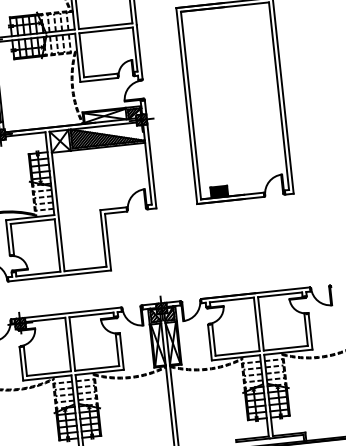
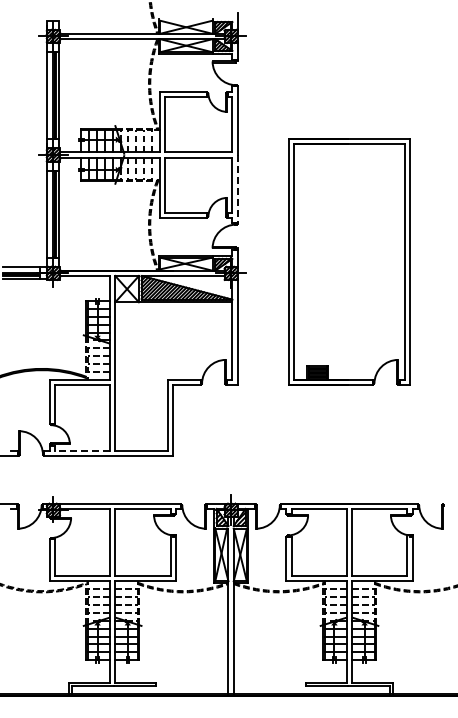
line: (139, 52) -> (237, 189), solid -> dashed
line: (38, 274) -> (82, 451), solid -> dashed

